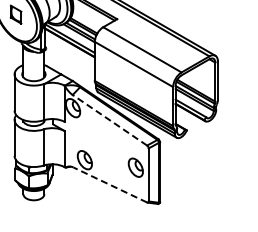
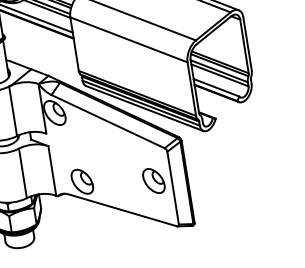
line: (109, 120) -> (107, 122), dashed -> solid
line: (110, 185) -> (123, 210), dashed -> solid

